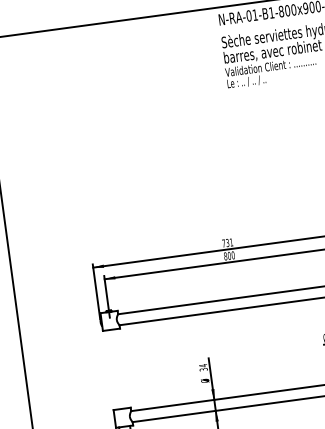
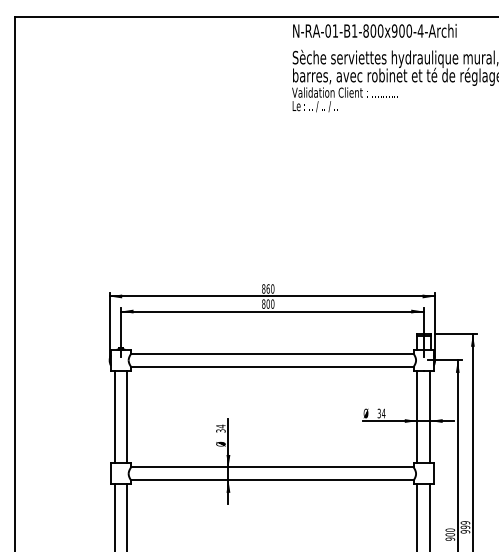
text: (227, 242) -> (268, 288), 731 -> 860
line: (122, 368) -> (127, 416), added
line: (111, 369) -> (114, 416), added

